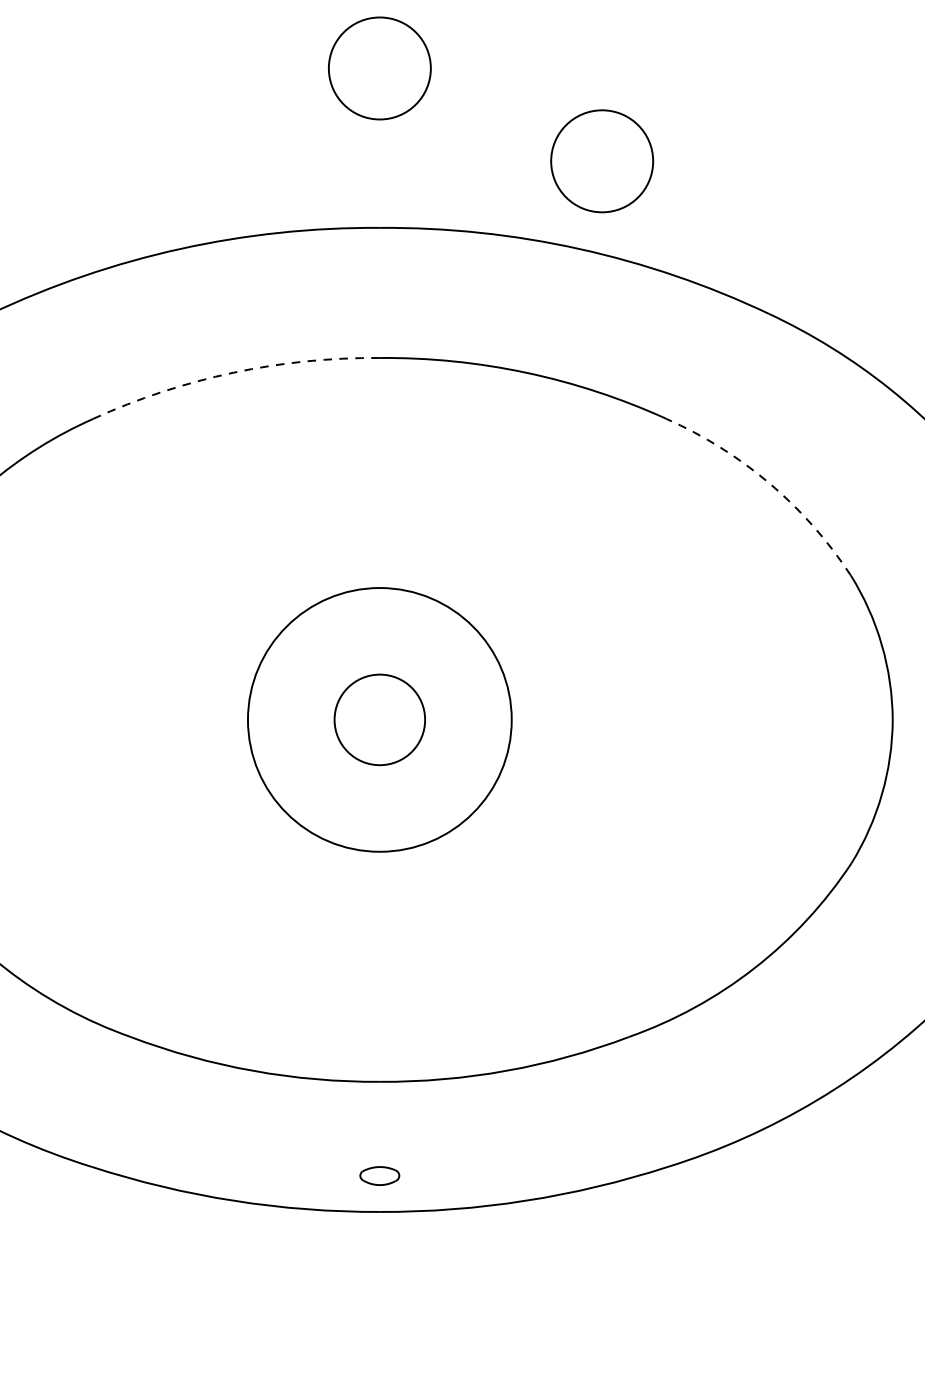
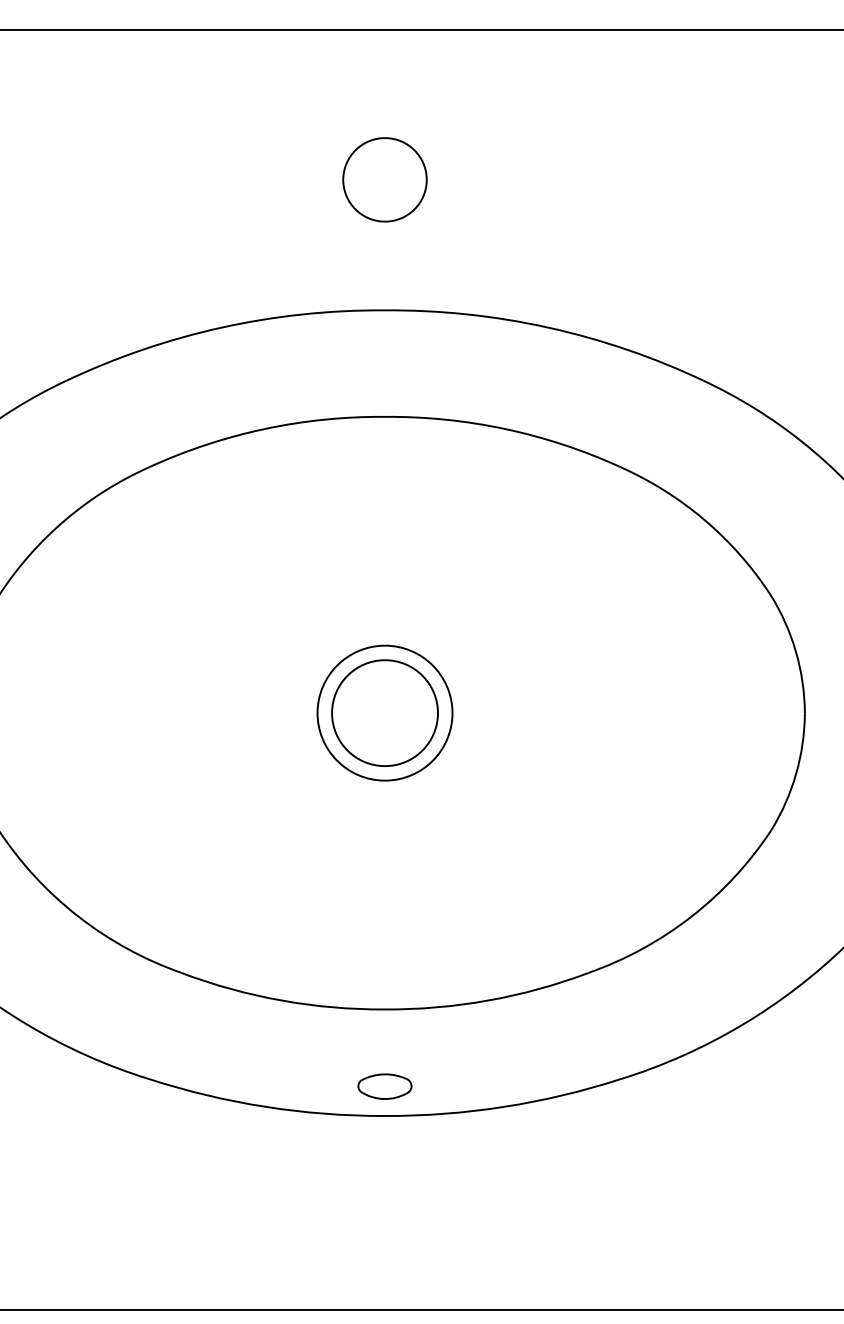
circle: (601, 160) -> (566, 255), removed
arc: (232, 373) -> (264, 429), dashed -> solid
arc: (770, 483) -> (704, 519), dashed -> solid
circle: (379, 719) -> (384, 712), size x0.62
circle: (379, 720) -> (384, 713), size x1.43
part: (379, 1175) -> (384, 1086), size x1.67

